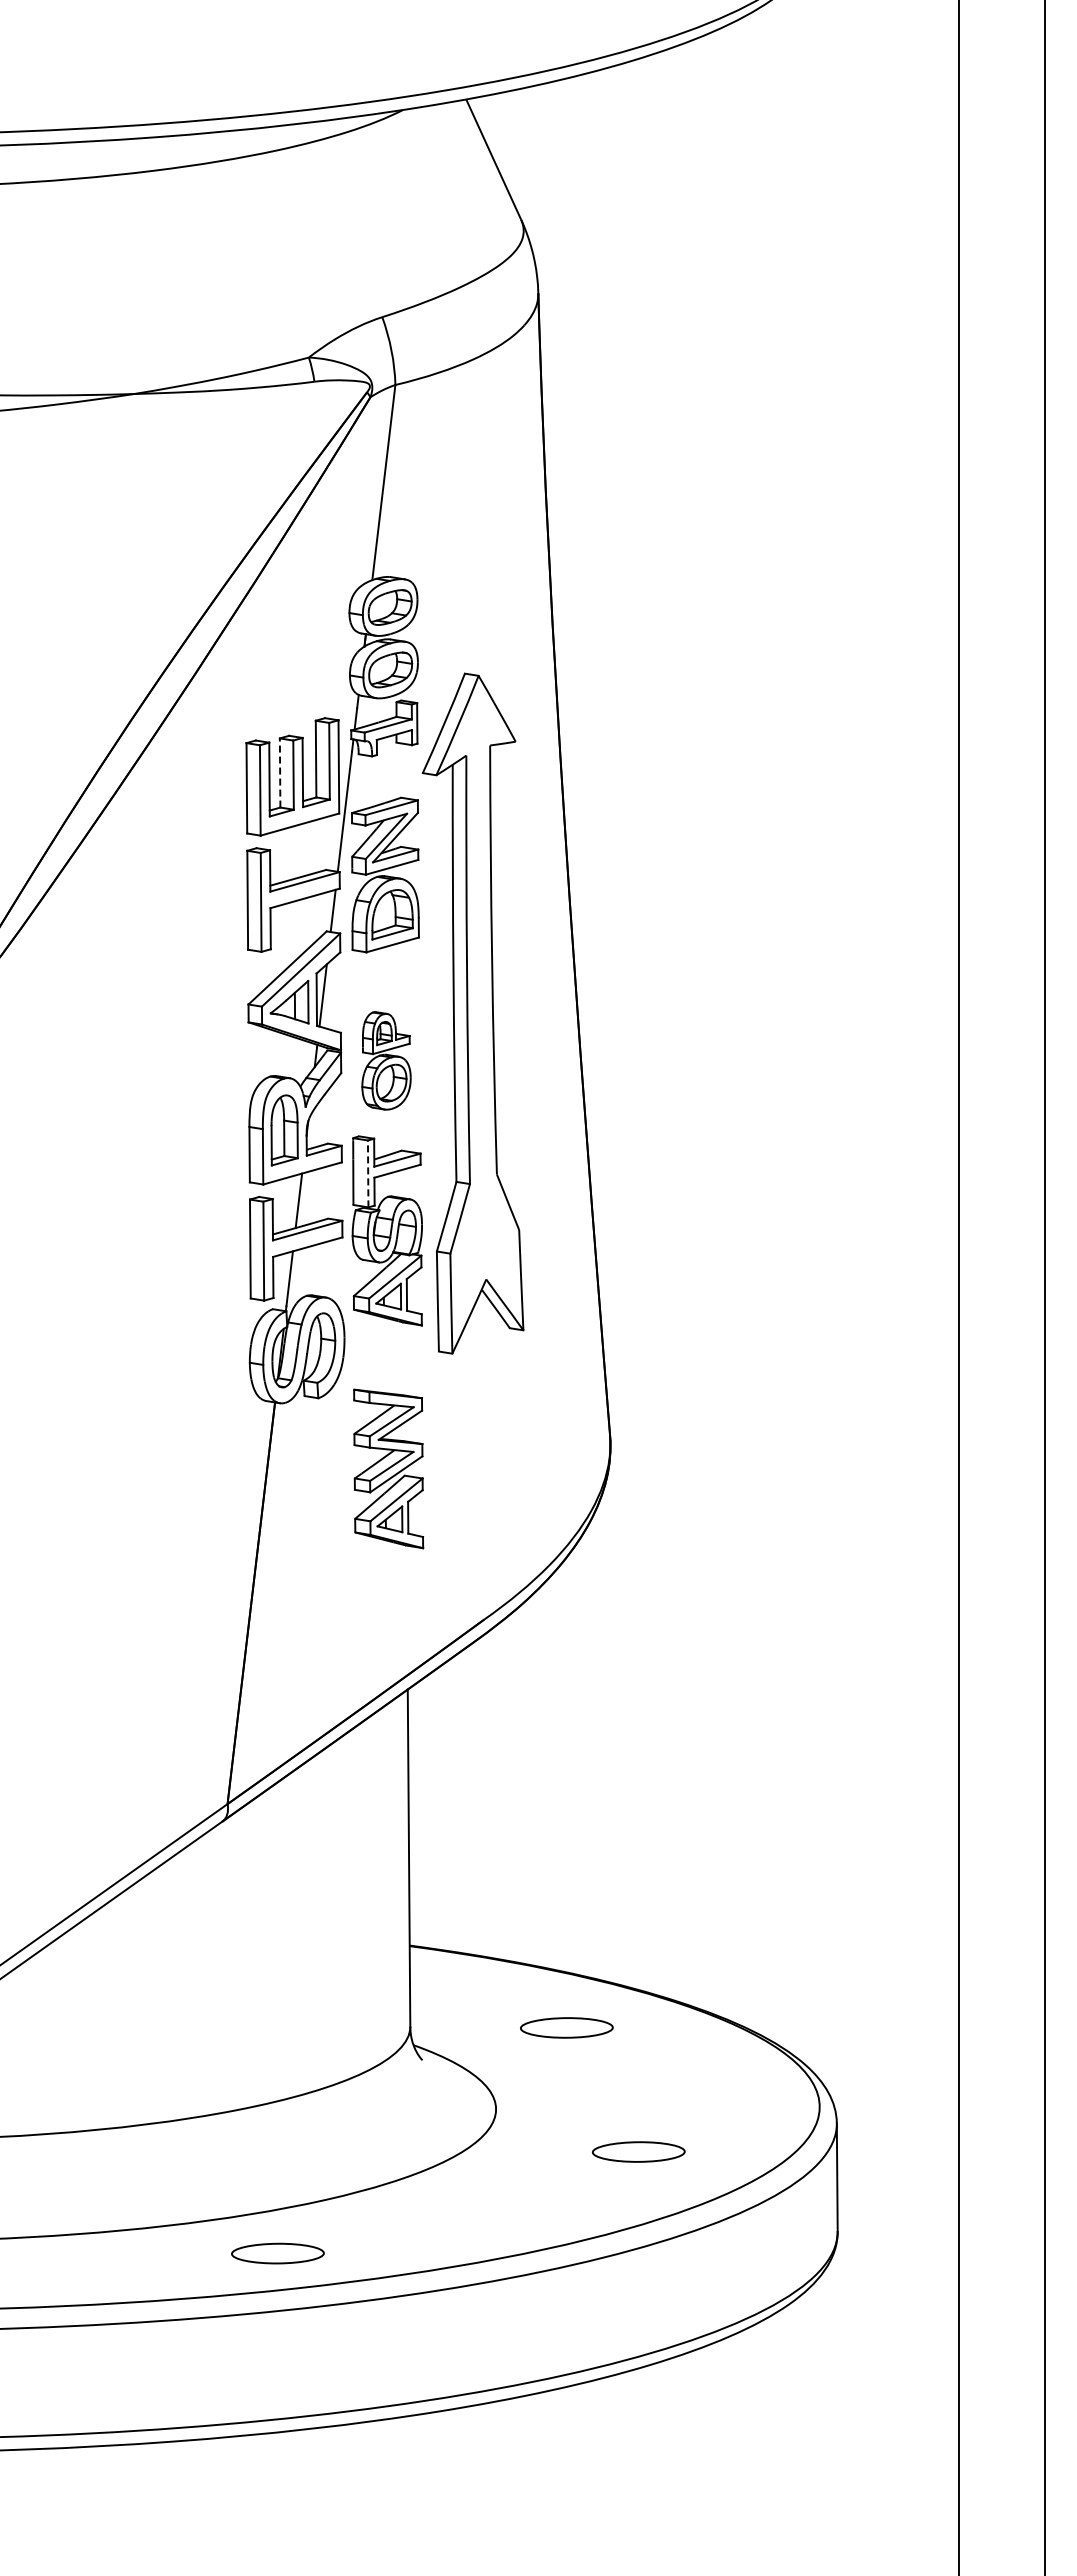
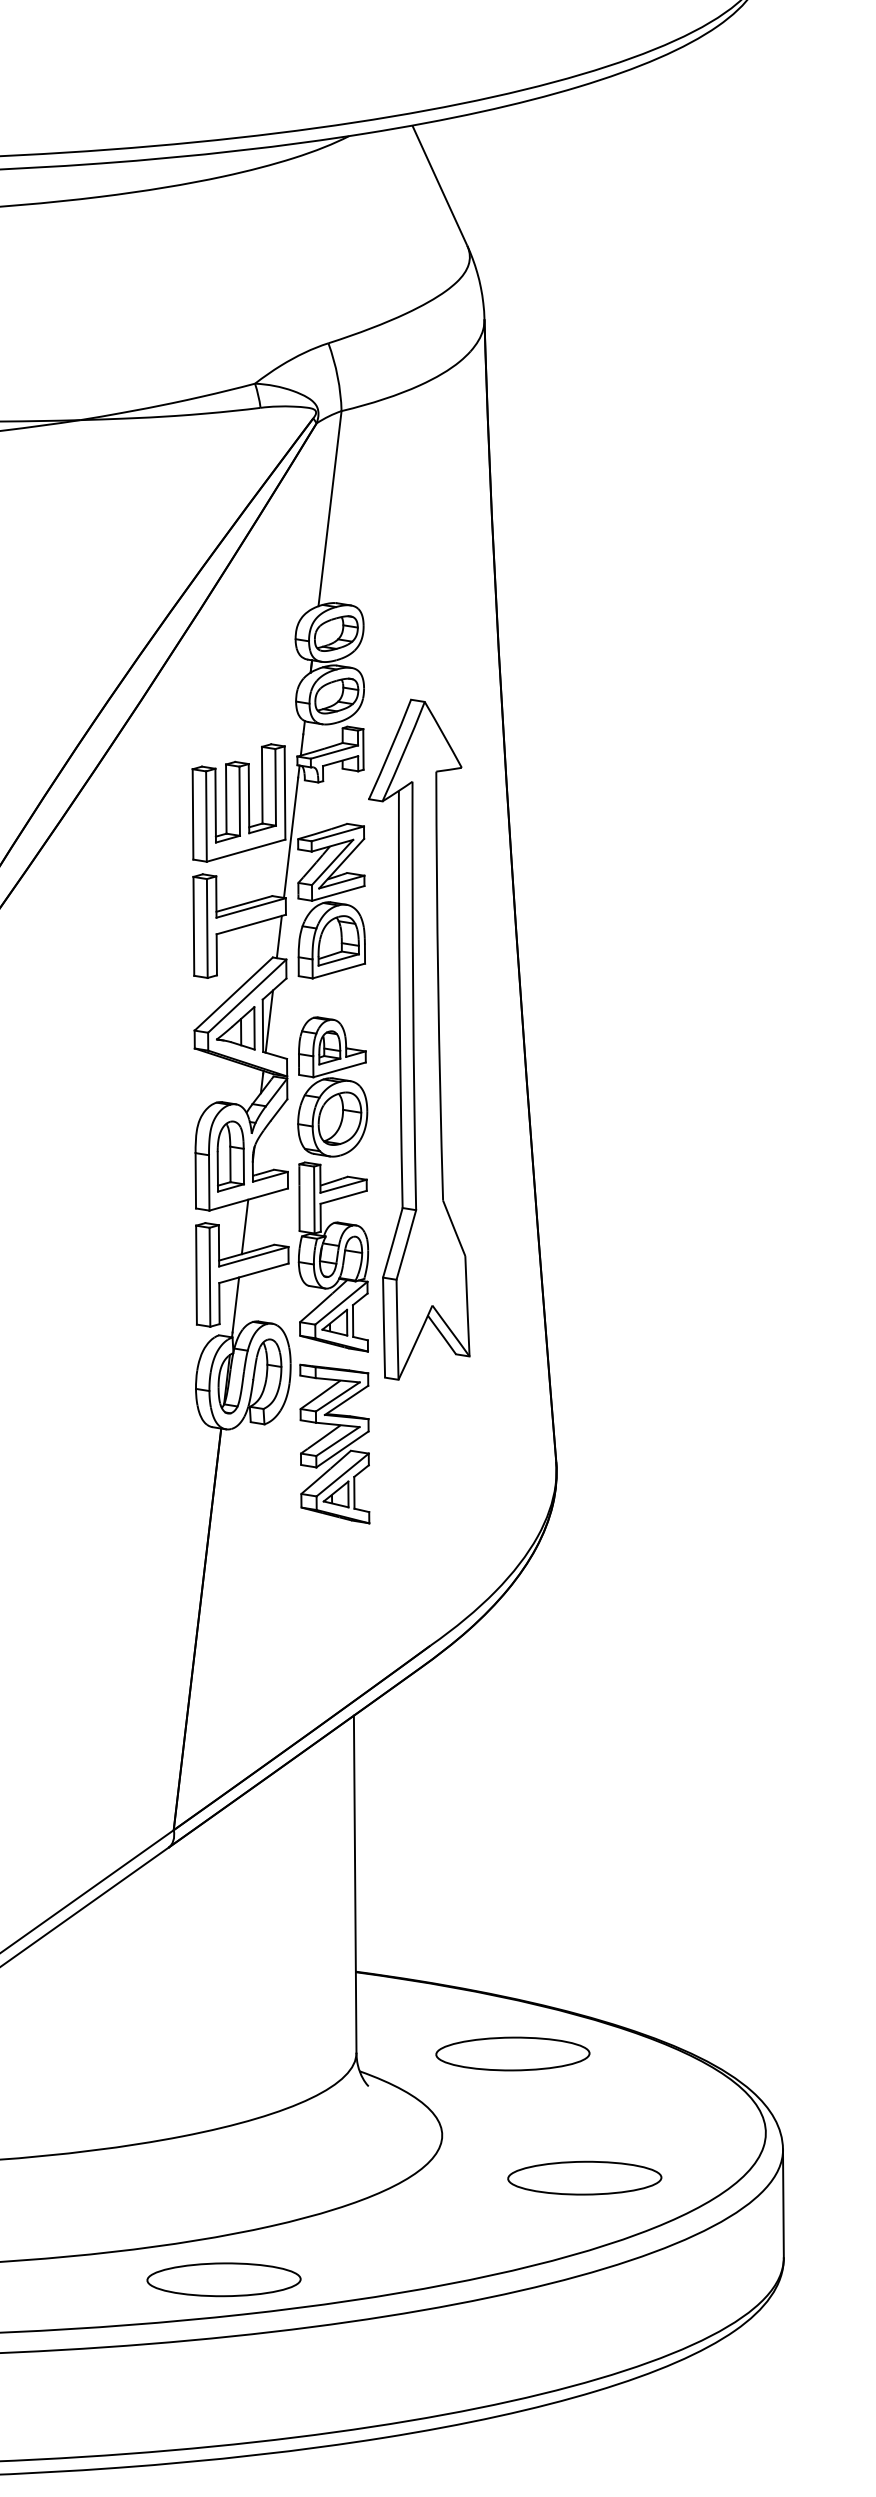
line: (280, 773) -> (226, 799), dashed -> solid
part: (386, 1060) -> (332, 1086), size x1.43
line: (368, 1173) -> (314, 1199), dashed -> solid
part: (388, 1468) -> (334, 1443), moved
part: (566, 2027) -> (512, 2053), size x1.67
part: (638, 2151) -> (584, 2177), size x1.67
part: (277, 2253) -> (223, 2279), size x1.67

